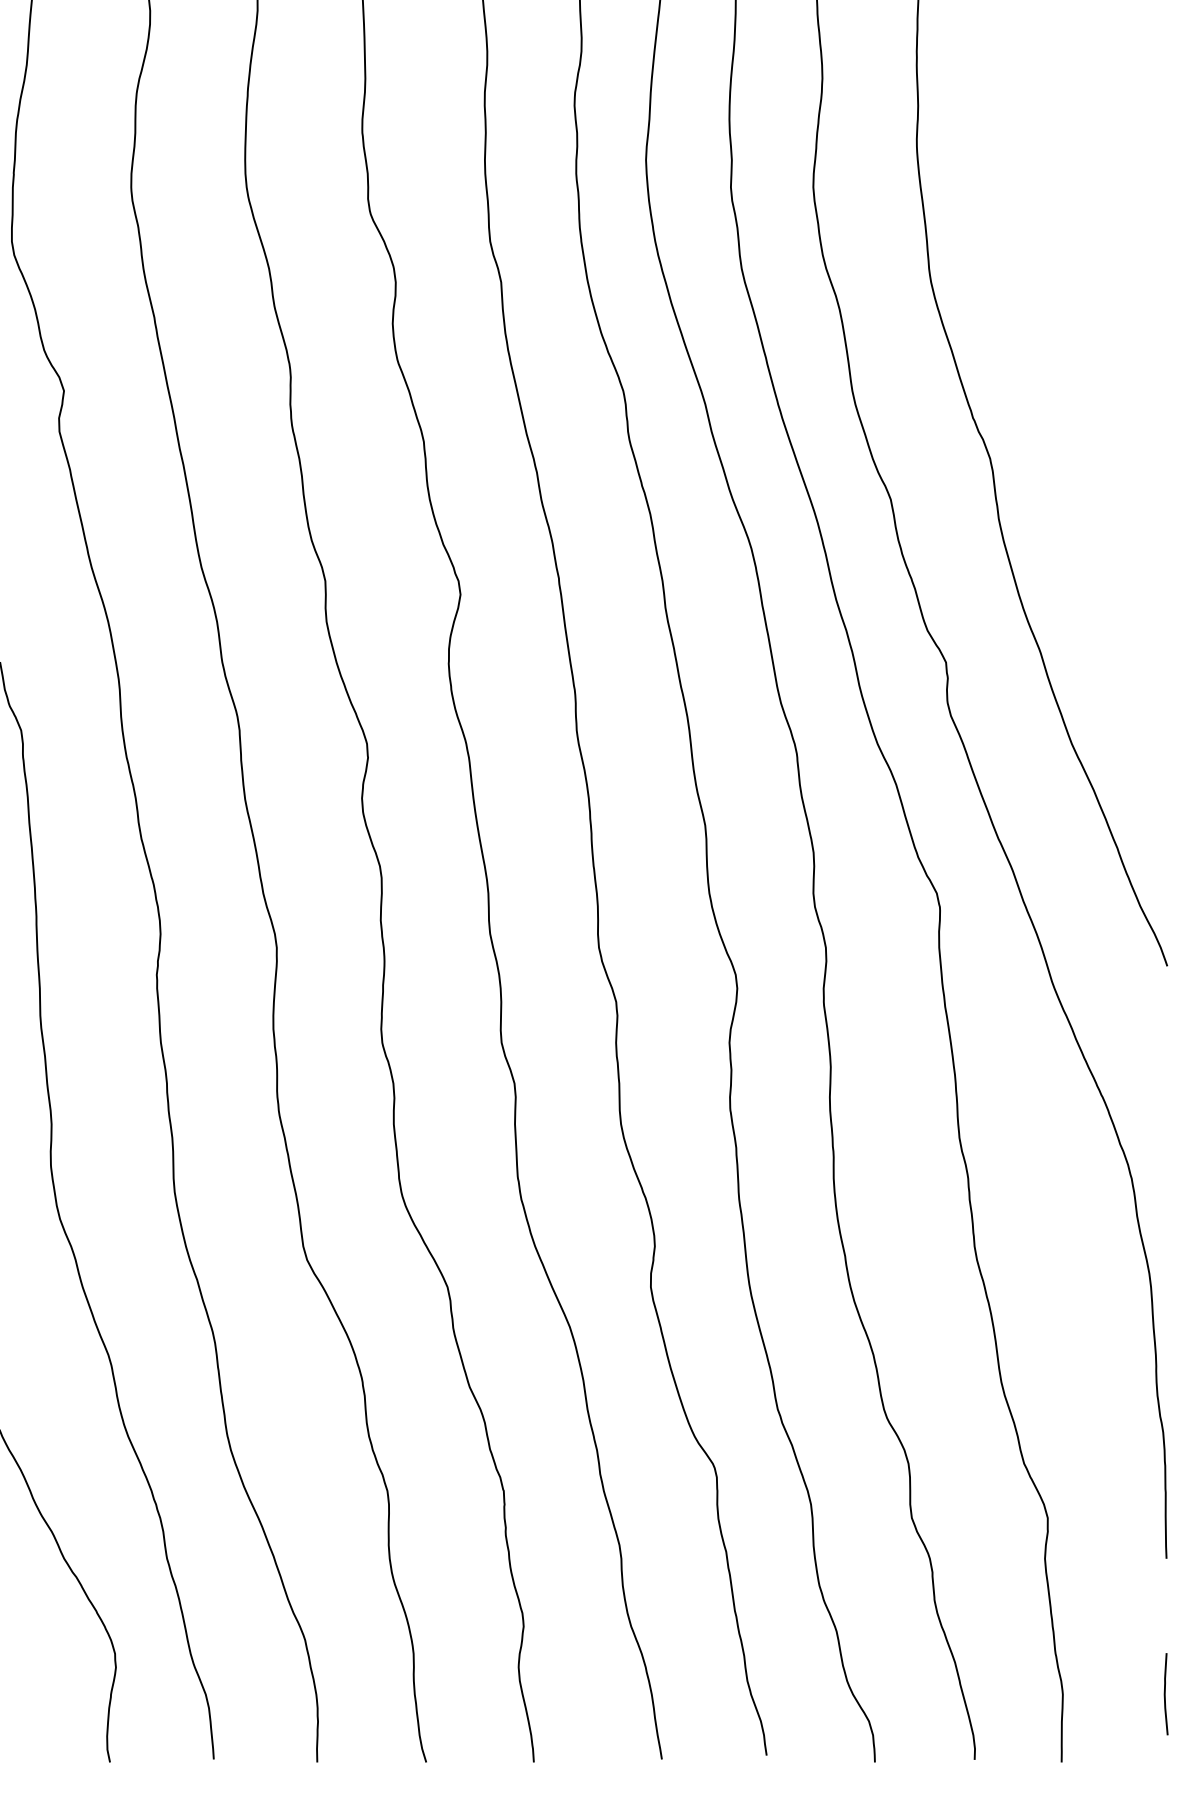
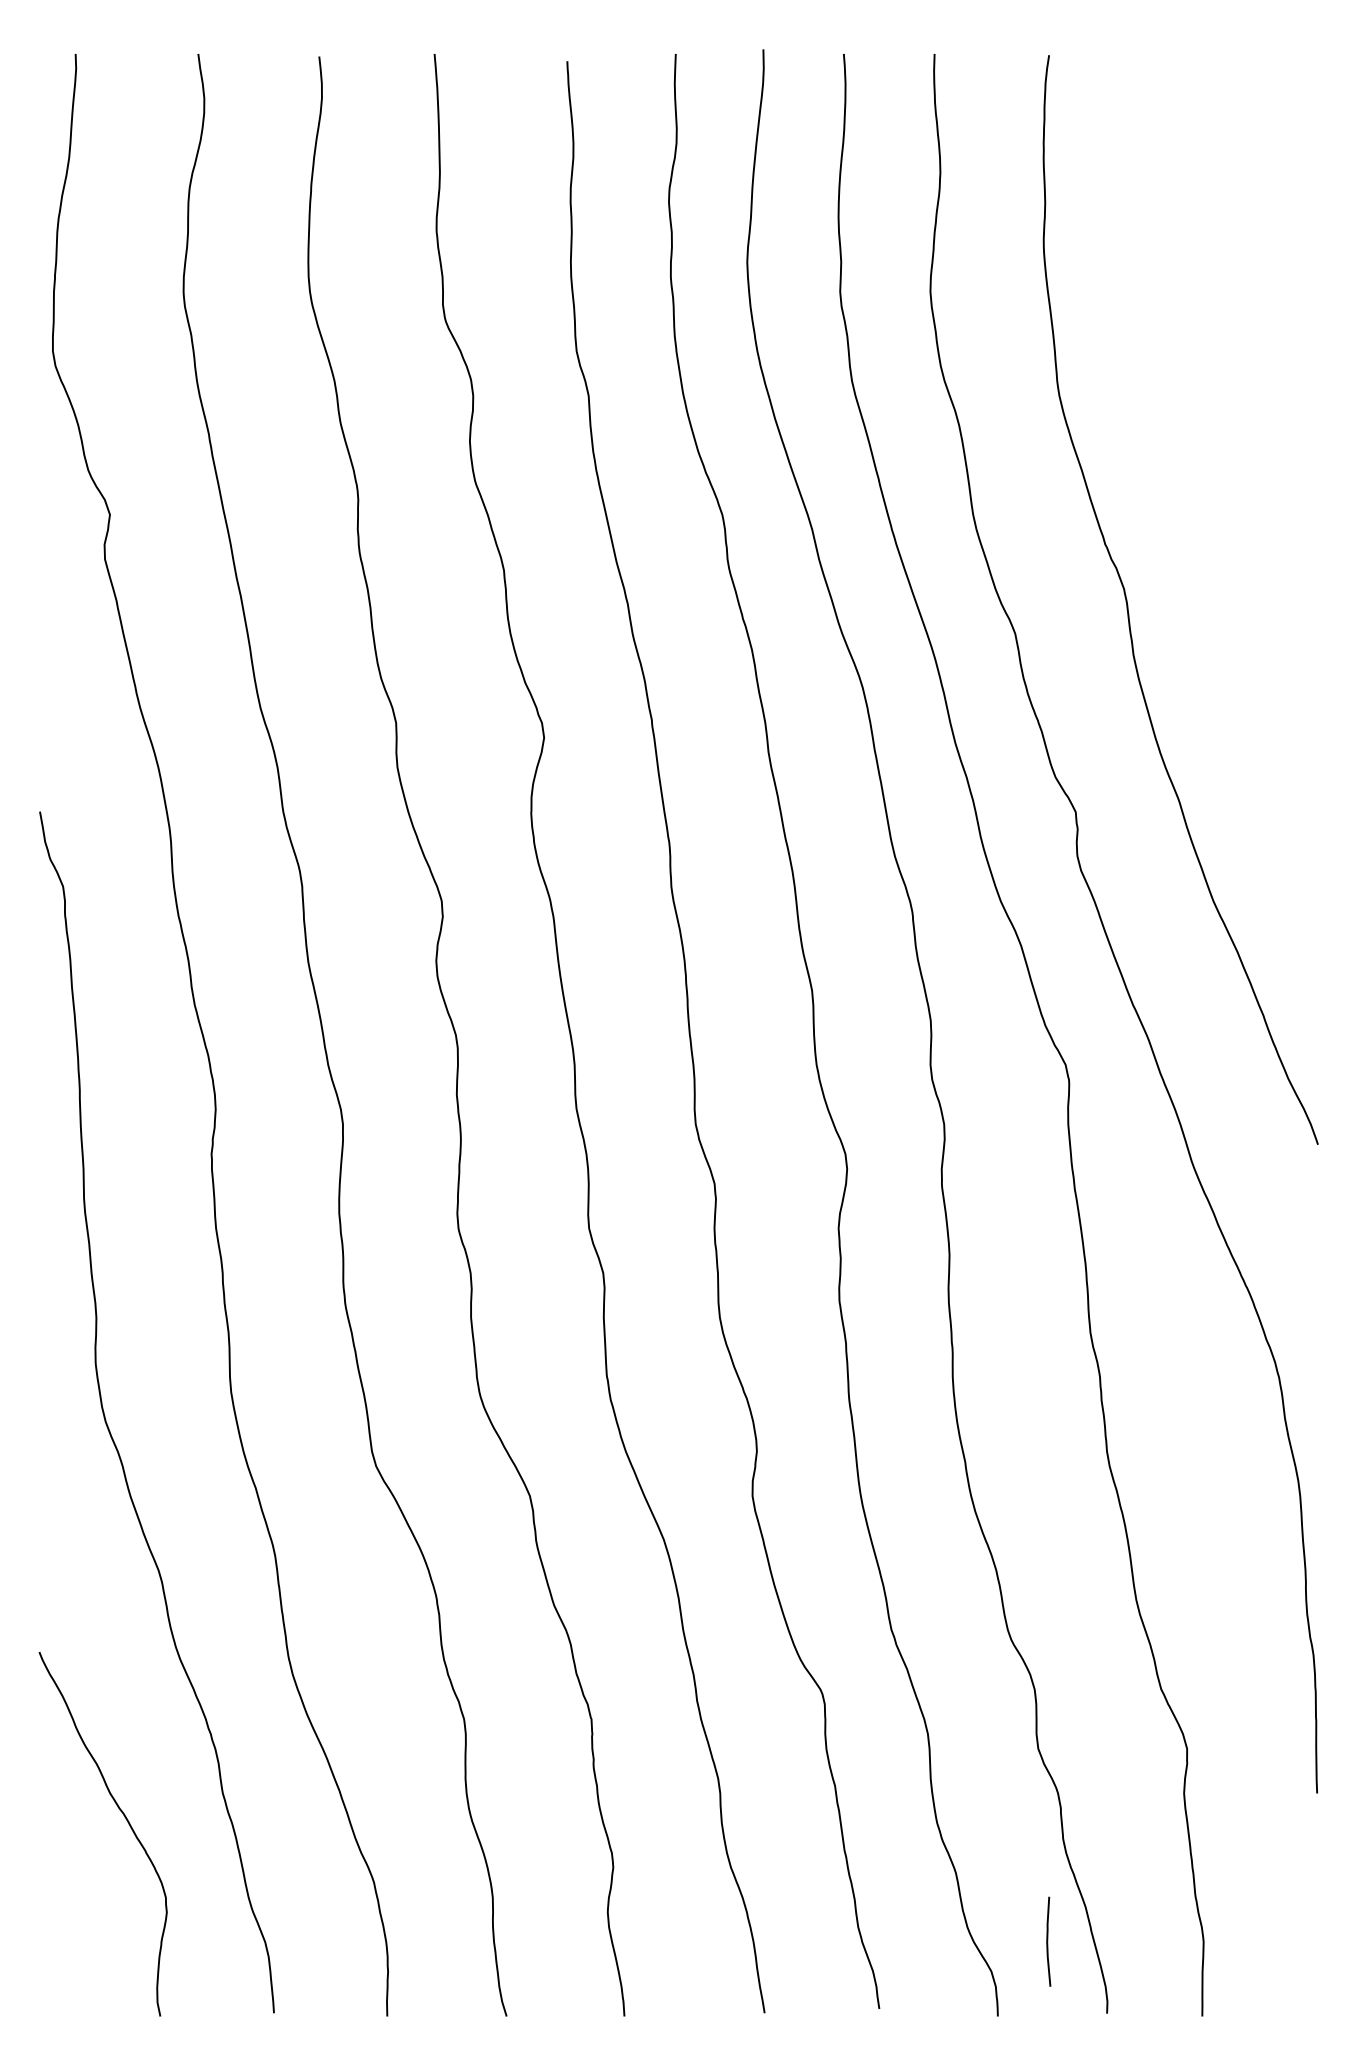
curve: (1165, 1693) -> (1048, 1941), moved

